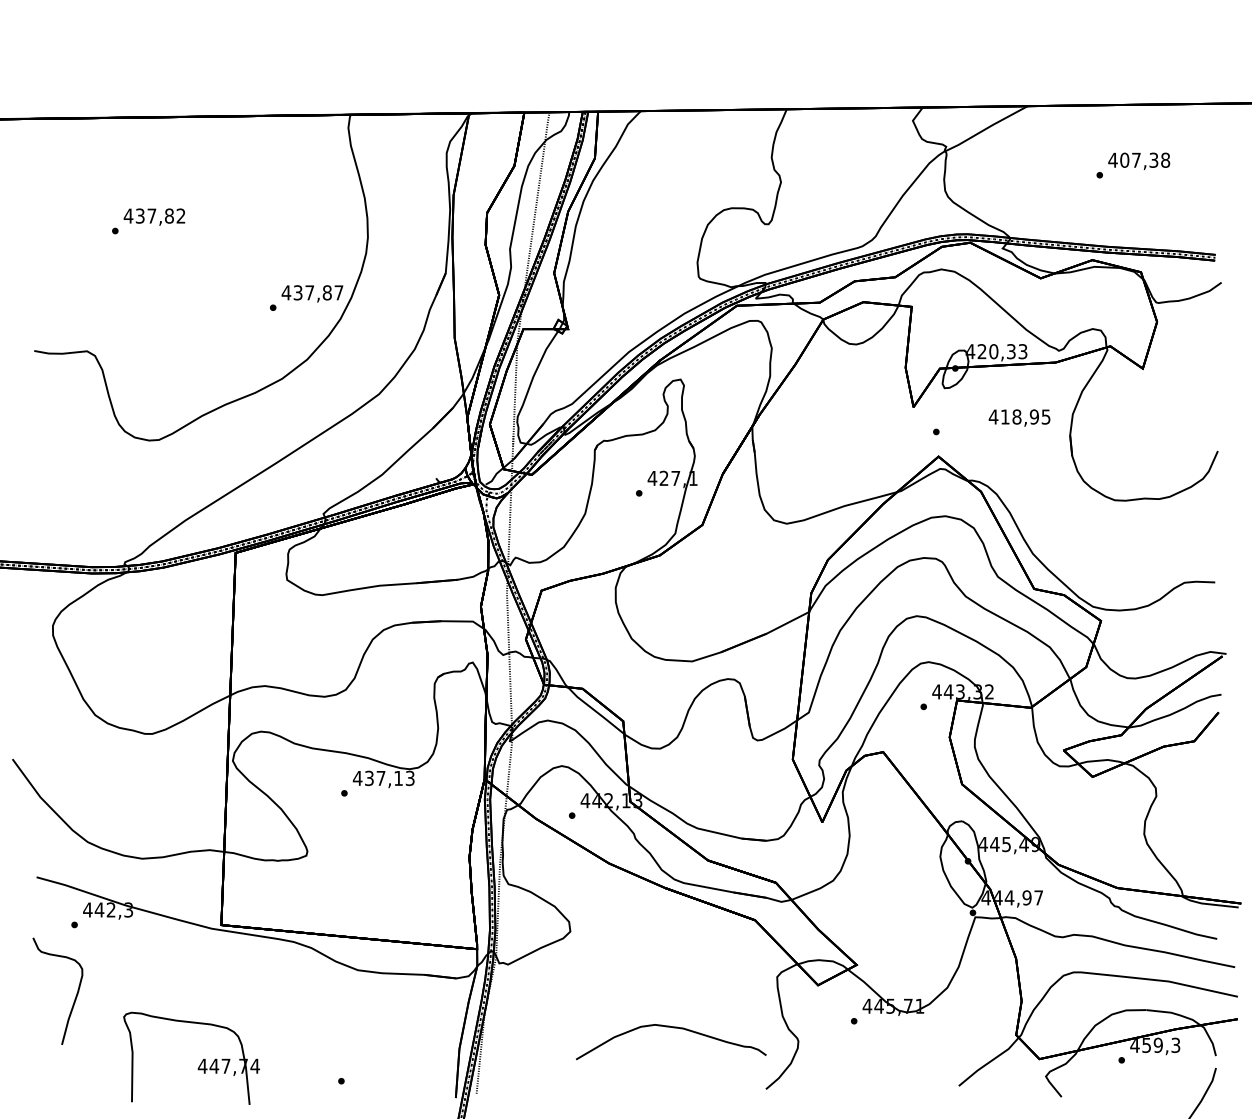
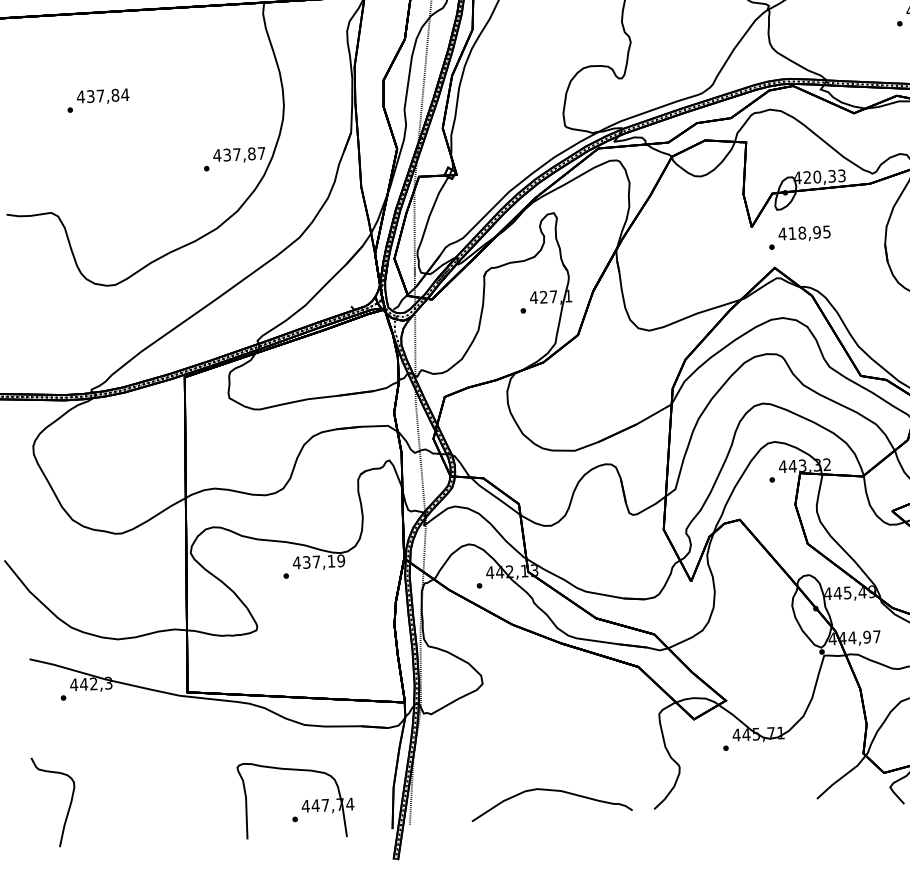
text: (180, 215) -> (124, 94), 437,82 -> 437,84
text: (1019, 417) -> (804, 233), moved
text: (409, 777) -> (340, 560), 437,13 -> 437,19
curve: (74, 998) -> (68, 807), moved
curve: (673, 1028) -> (553, 791), moved
part: (201, 1061) -> (304, 802), moved

